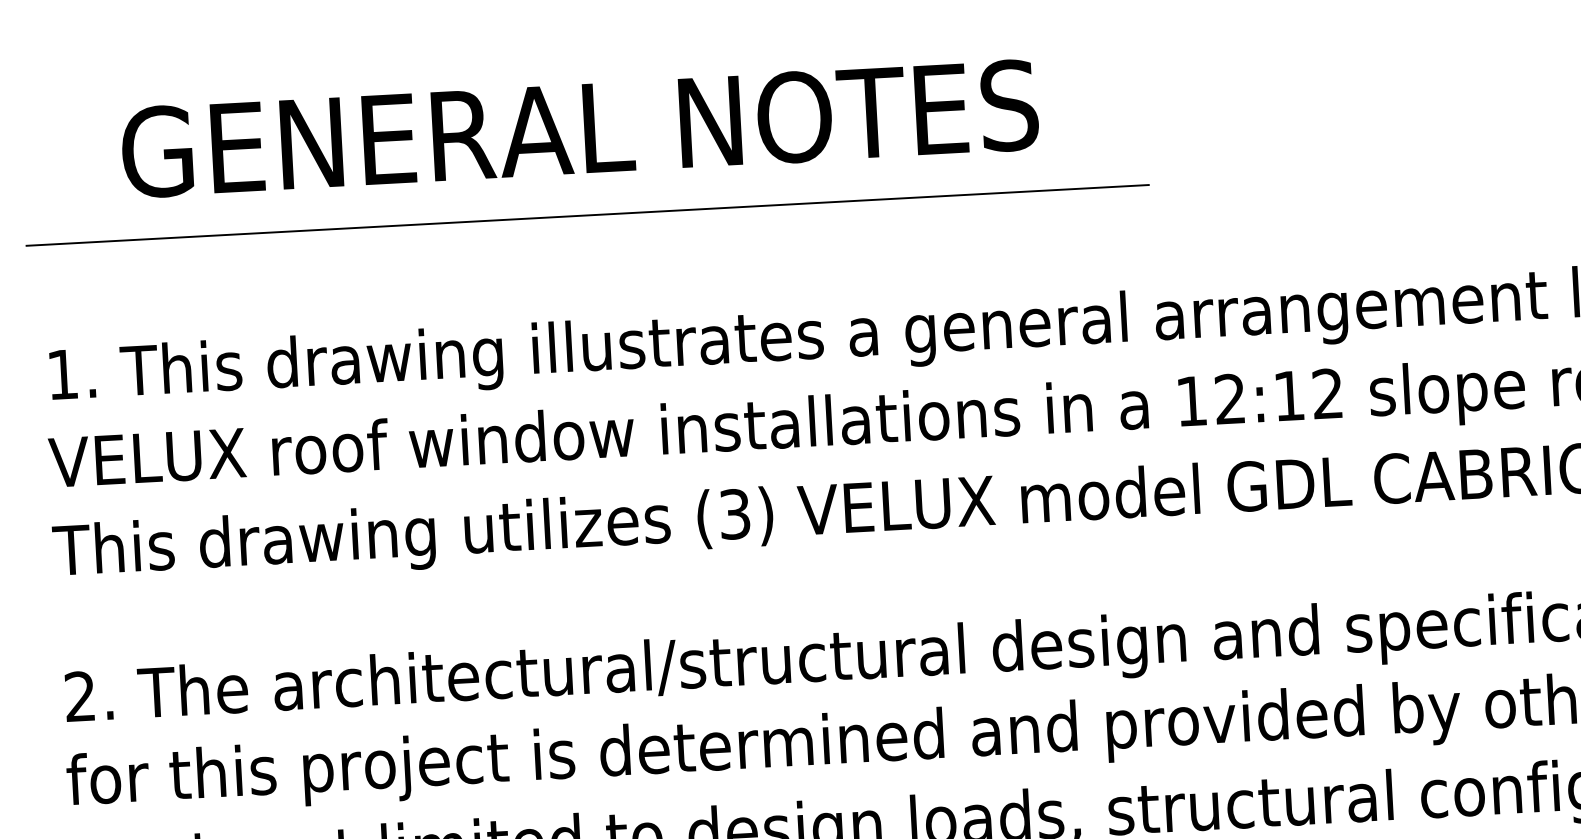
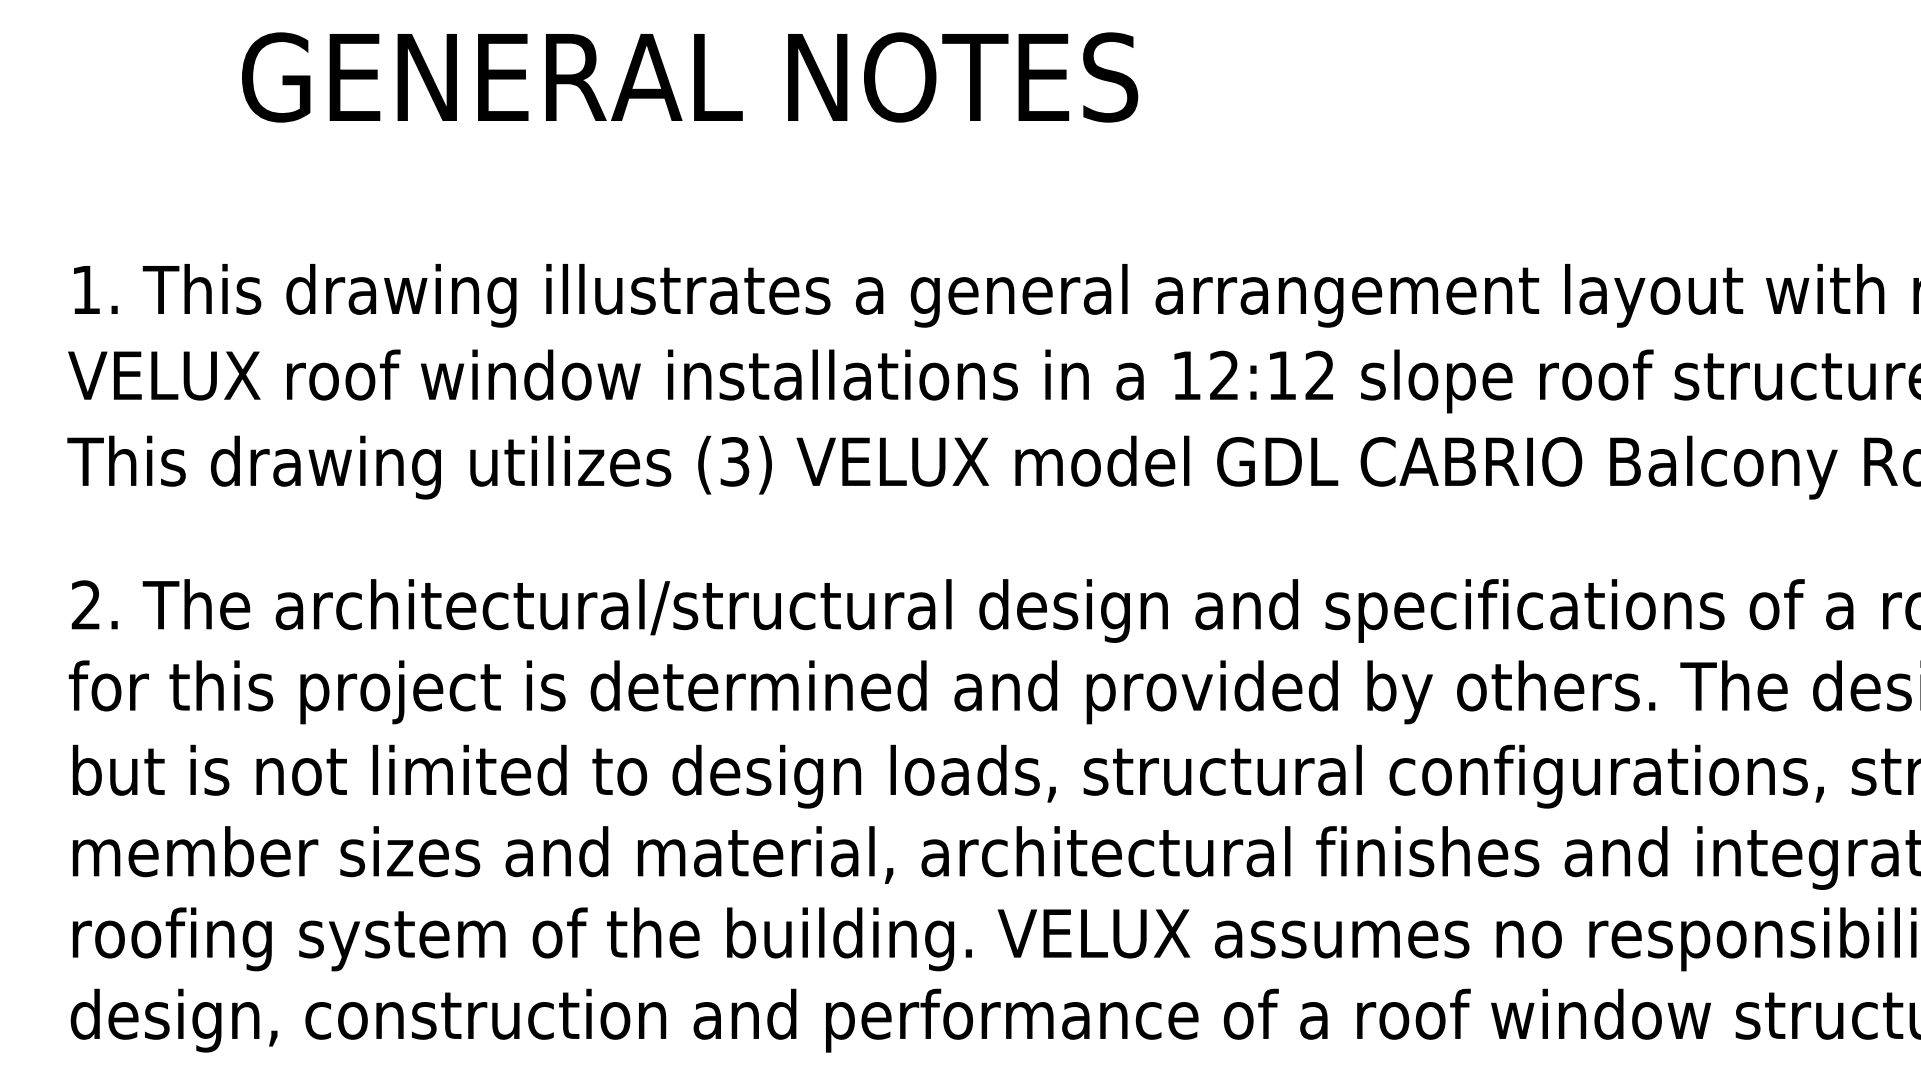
text: (580, 128) -> (690, 77), moved
line: (587, 215) -> (606, 162), removed

